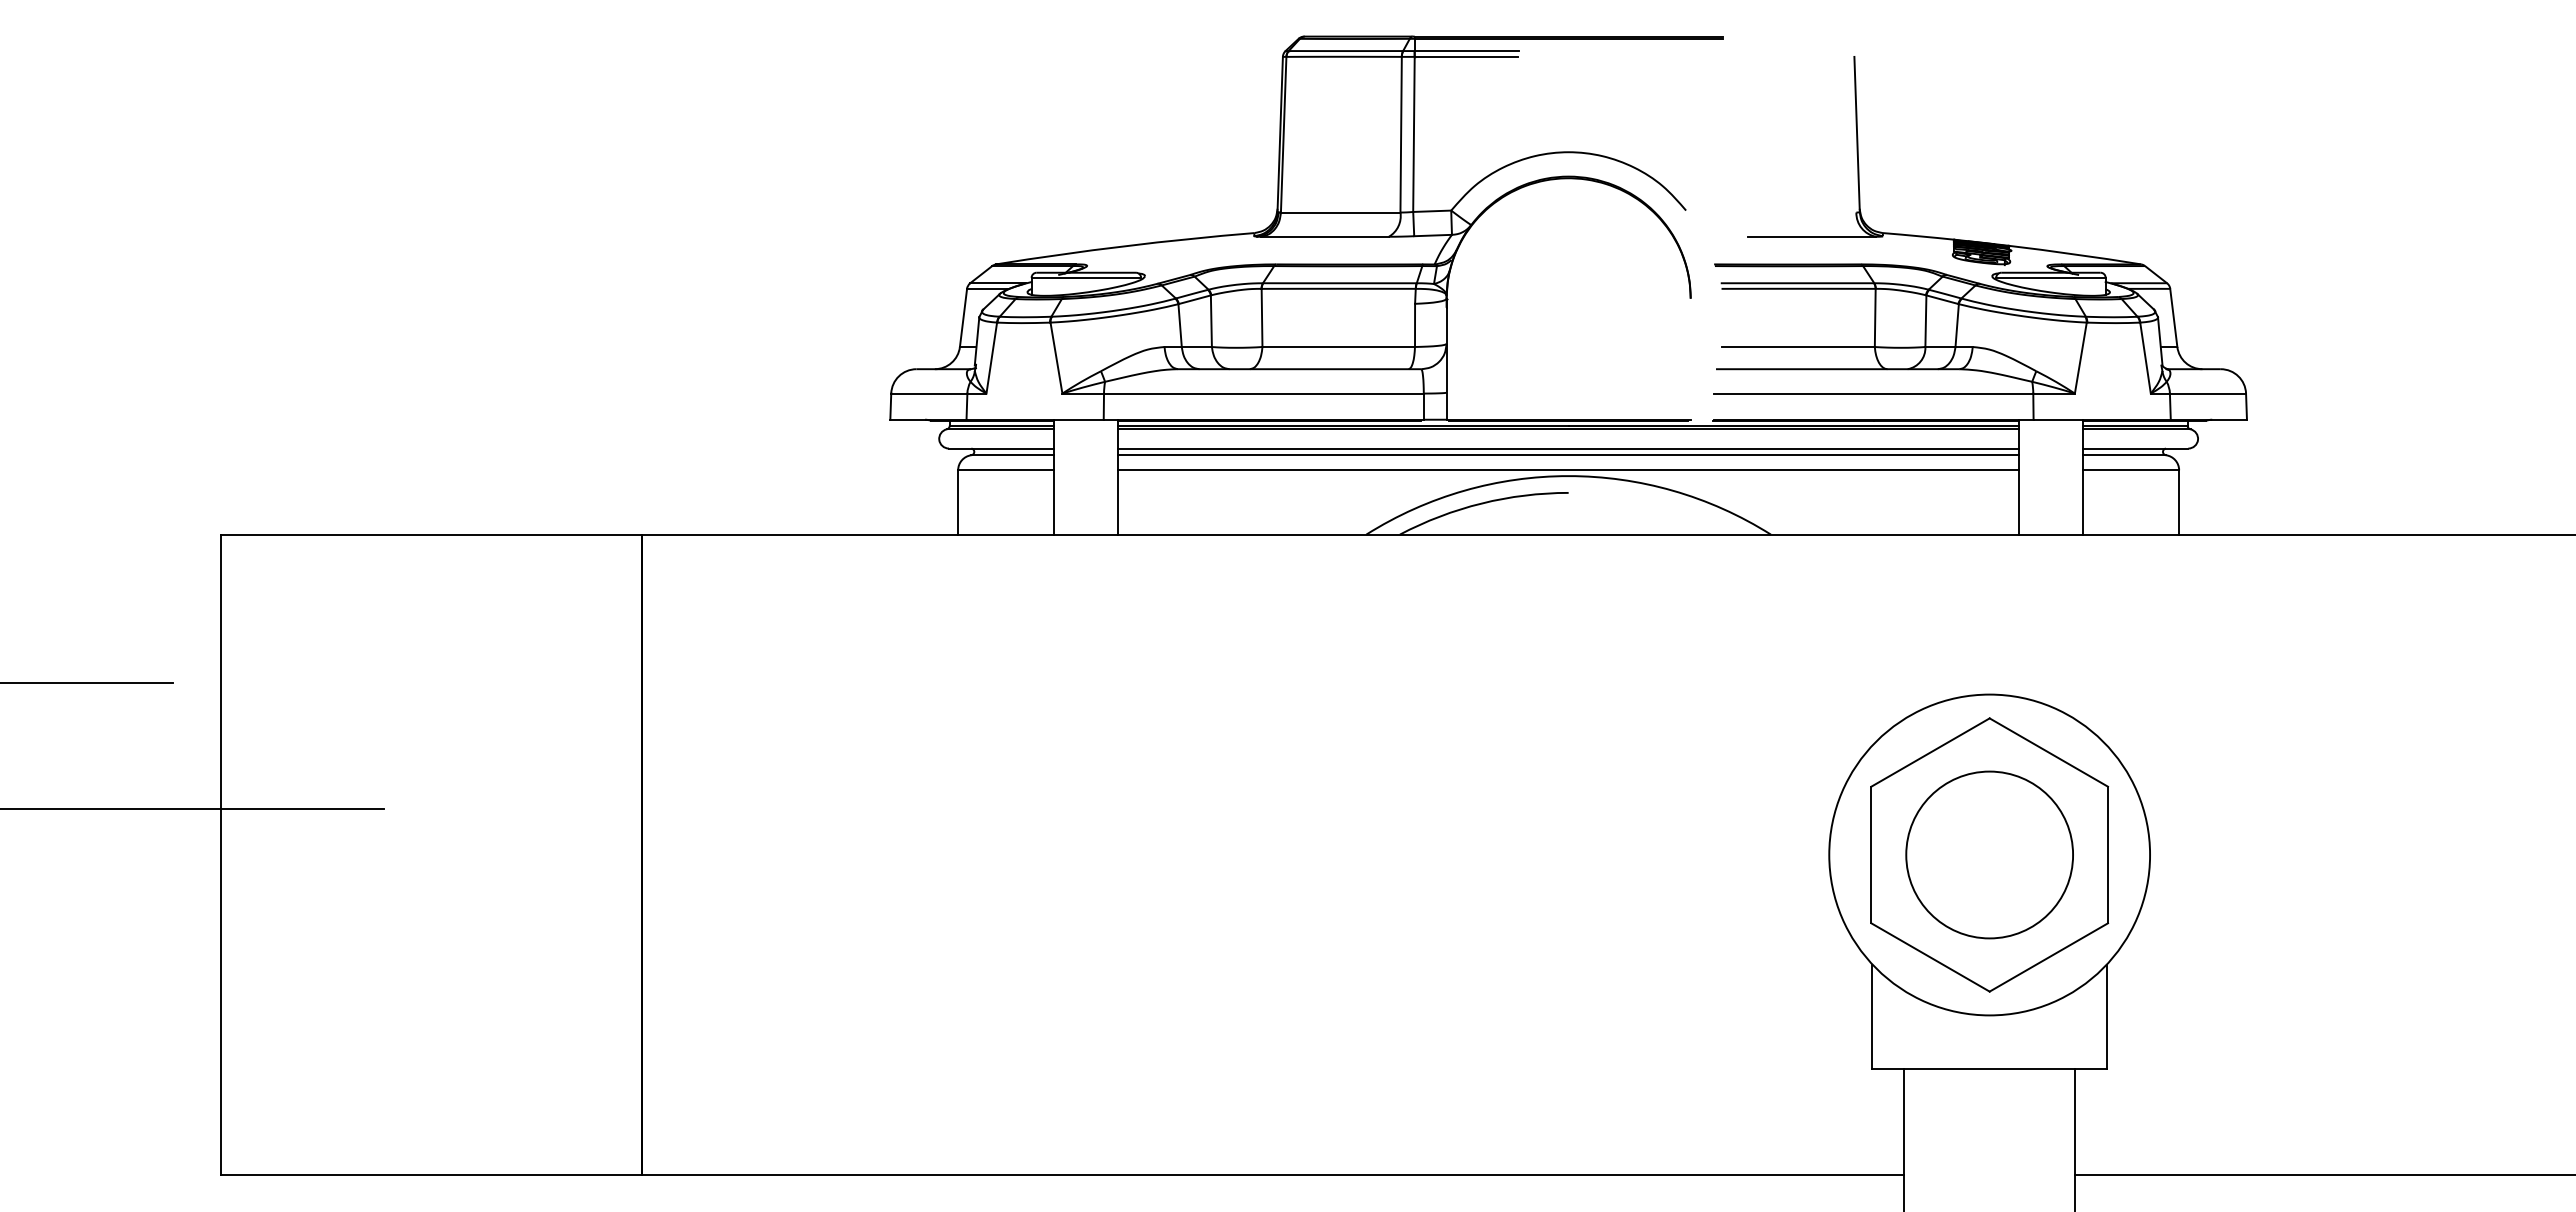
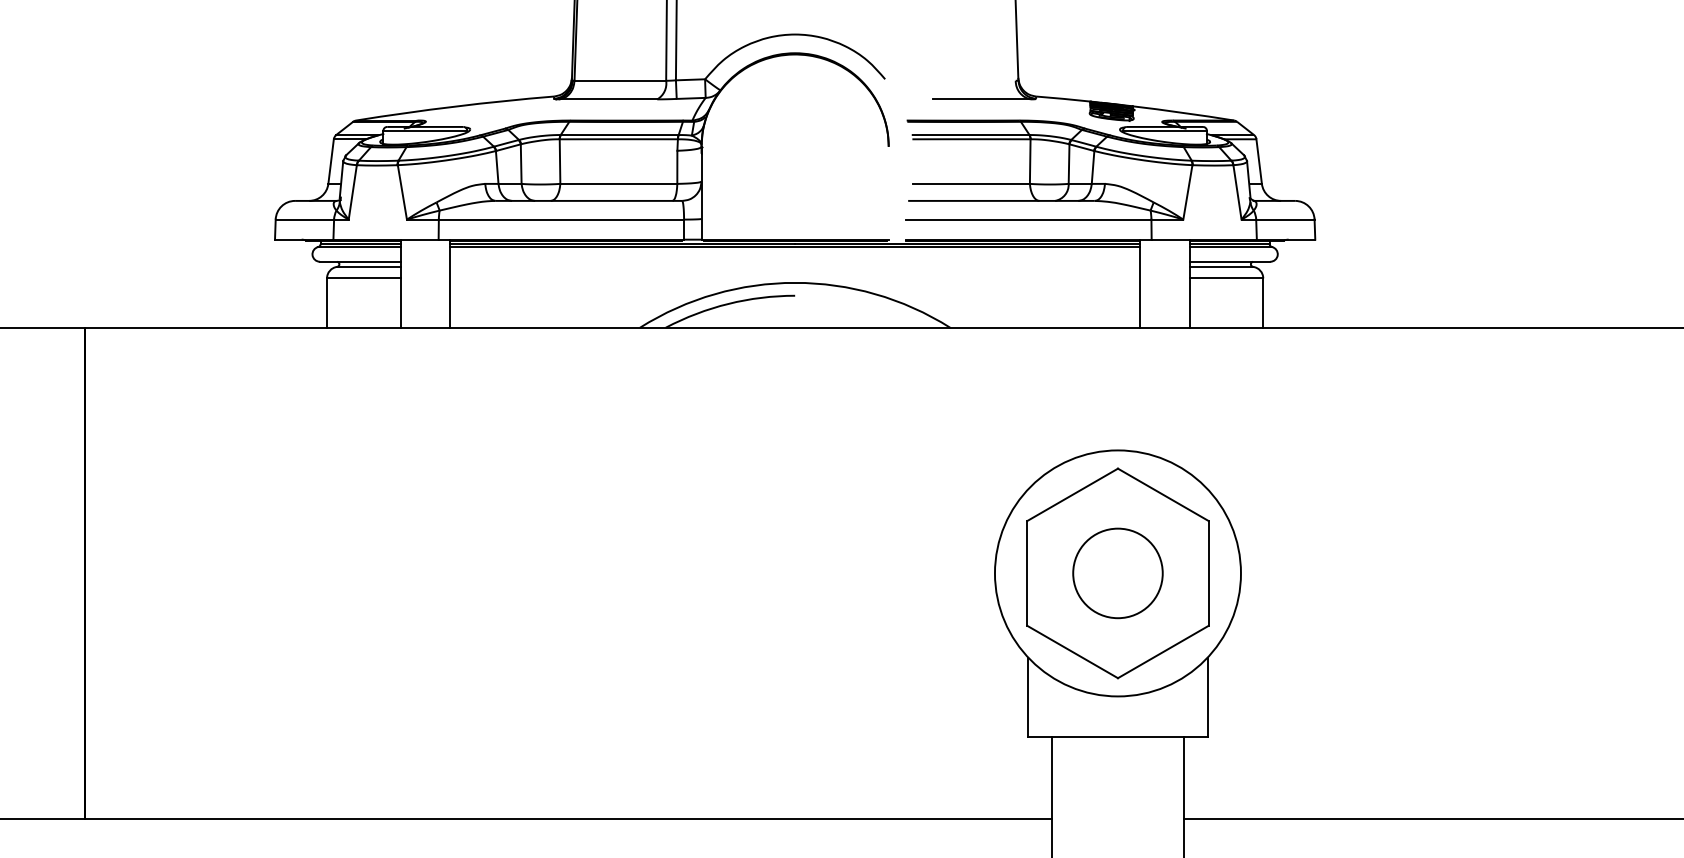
line: (1568, 448) -> (795, 261), removed
line: (1568, 455) -> (795, 267), removed
line: (1568, 470) -> (795, 278), removed
circle: (1989, 854) -> (1117, 573), size x0.7

